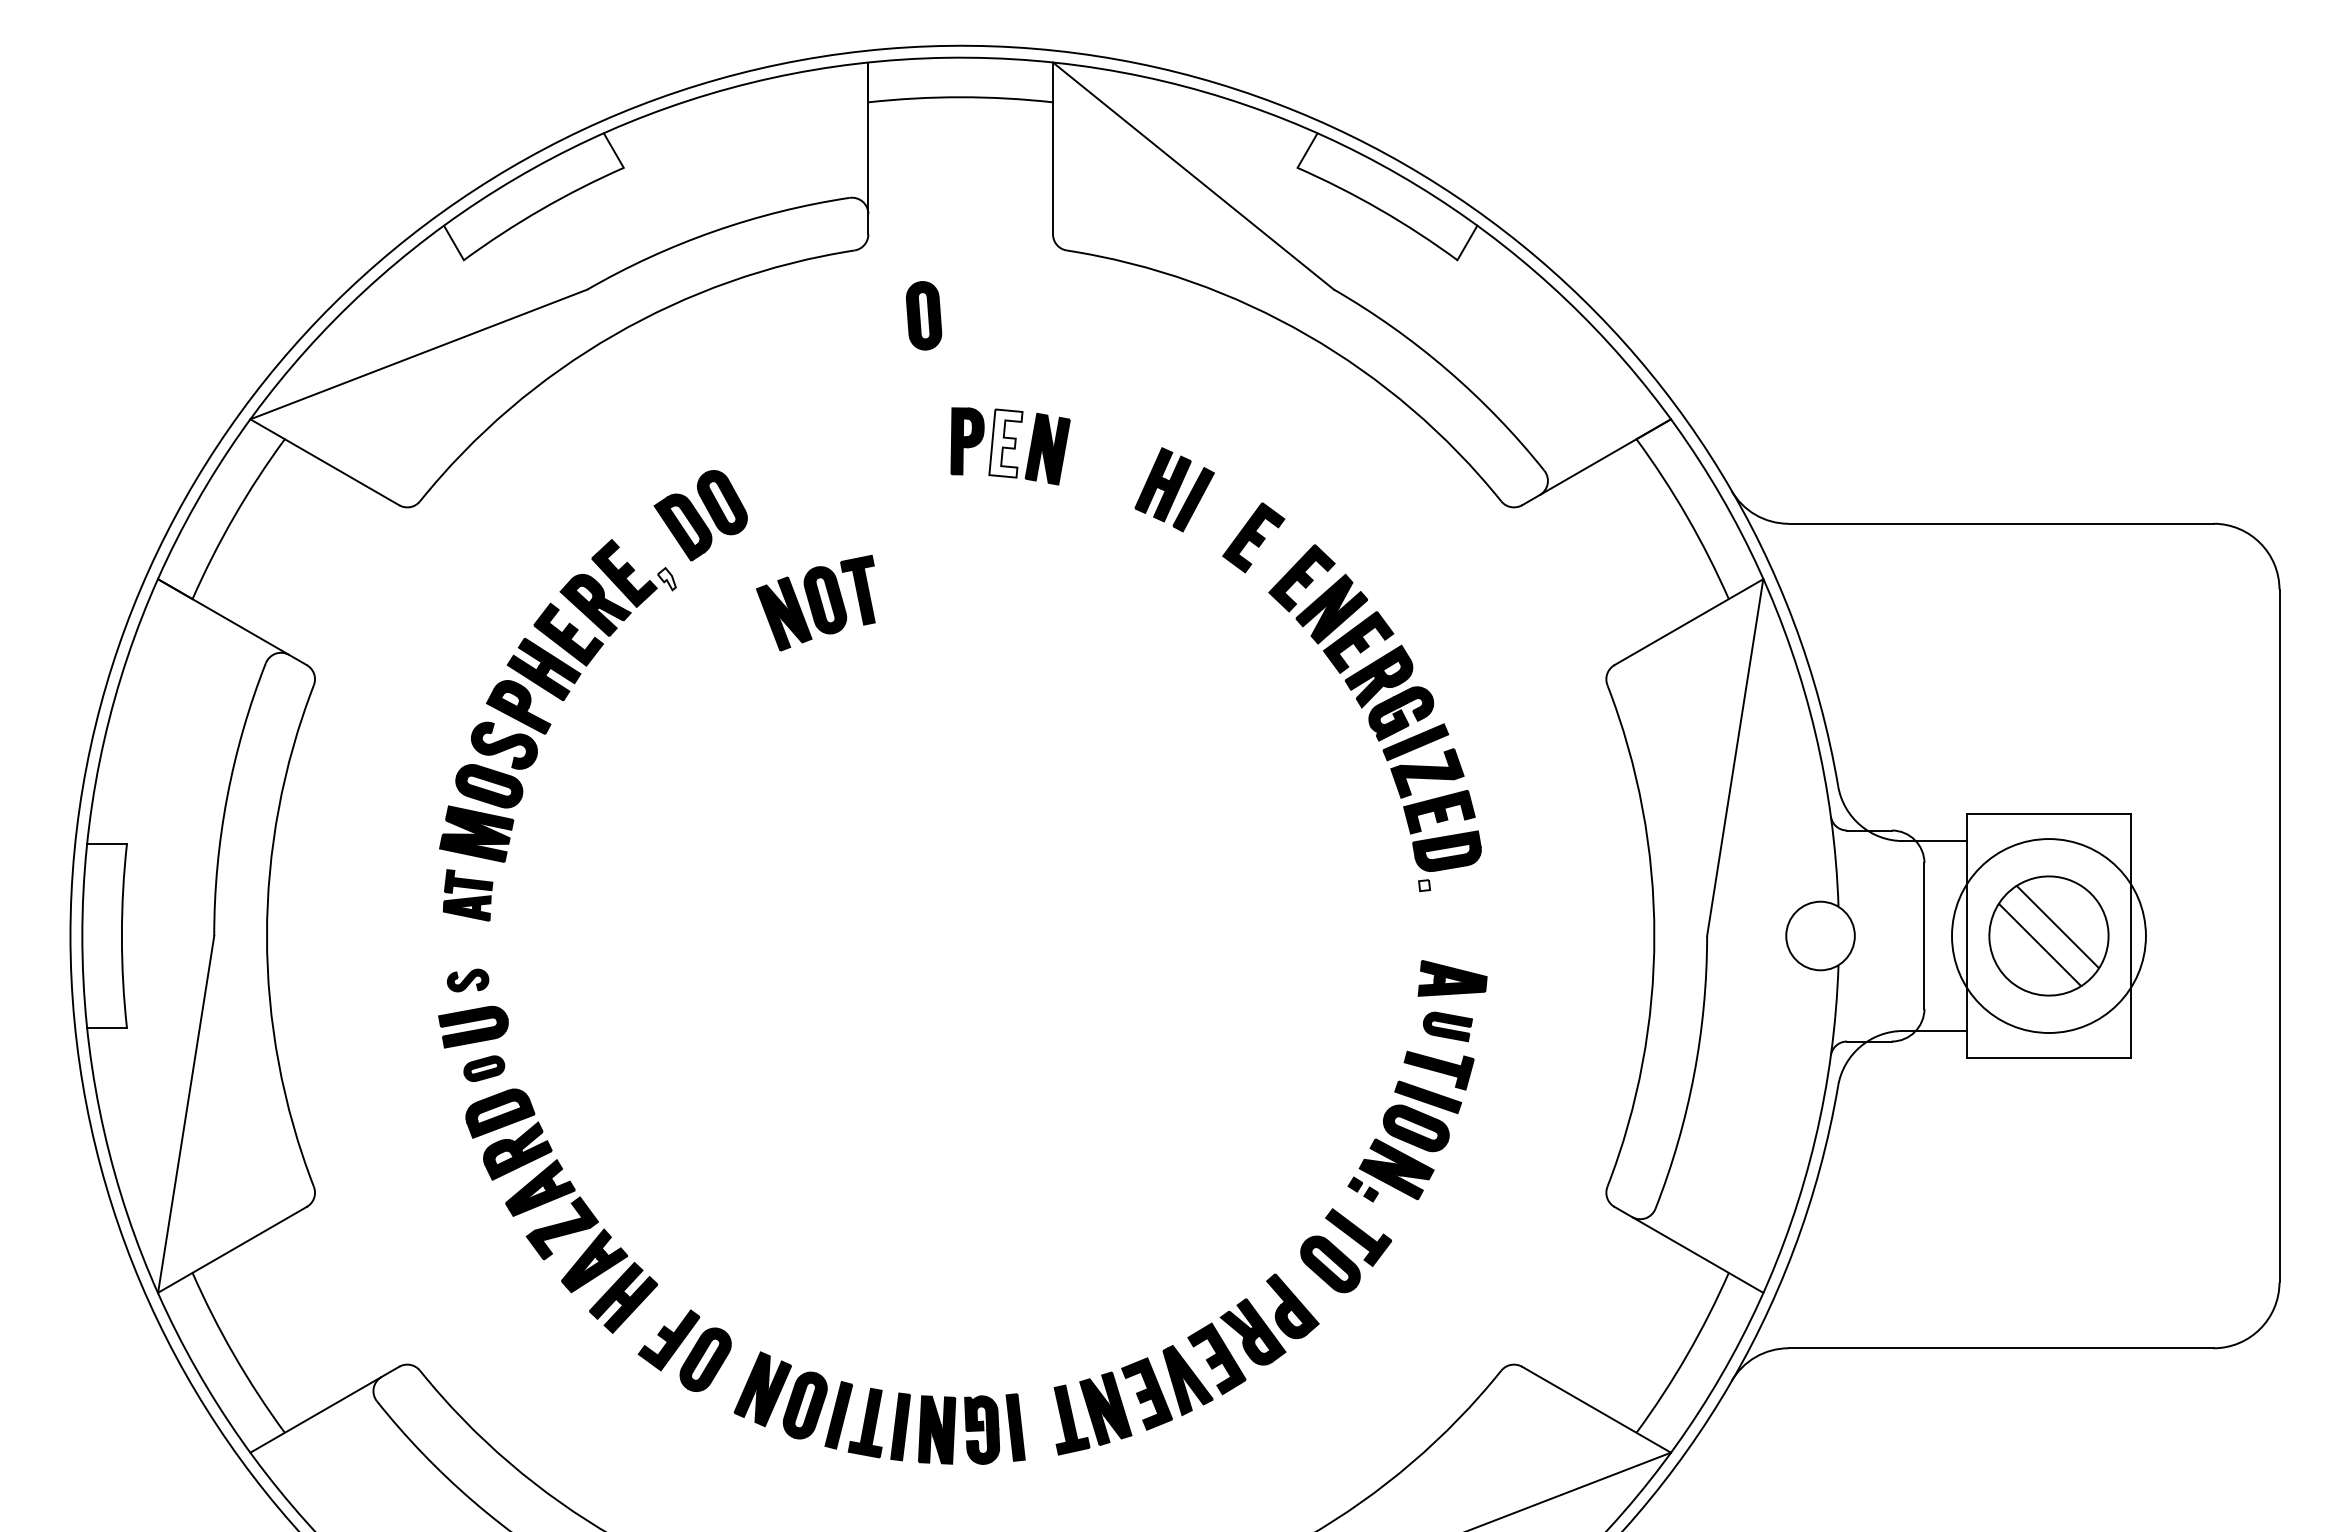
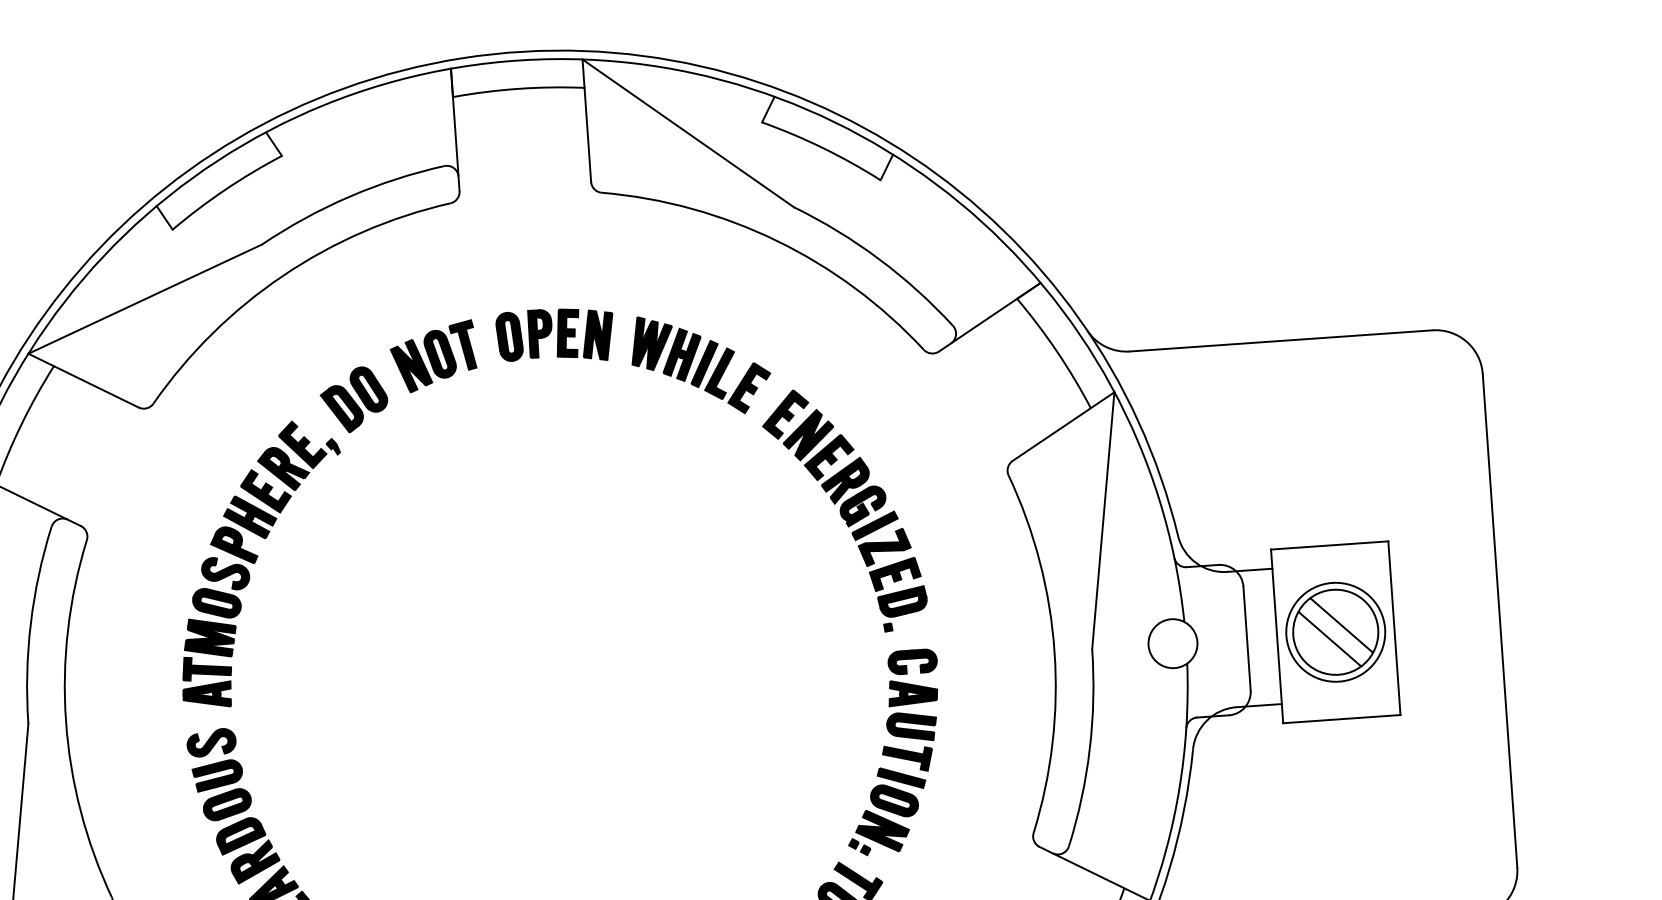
part: (924, 315) -> (509, 336), moved
fill: (1005, 443) -> (567, 333), added
part: (1122, 465) -> (652, 343), added
part: (1213, 515) -> (719, 374), added
fill: (666, 579) -> (332, 447), added
part: (815, 602) -> (433, 356), moved
fill: (1424, 885) -> (888, 627), added
part: (467, 895) -> (206, 682), size x1.43
part: (1454, 935) -> (912, 661), added
circle: (2048, 935) -> (1335, 631), size x0.71
part: (467, 980) -> (211, 742), size x1.67
part: (1447, 1026) -> (911, 726), size x1.43
part: (484, 1068) -> (227, 804), size x1.67

